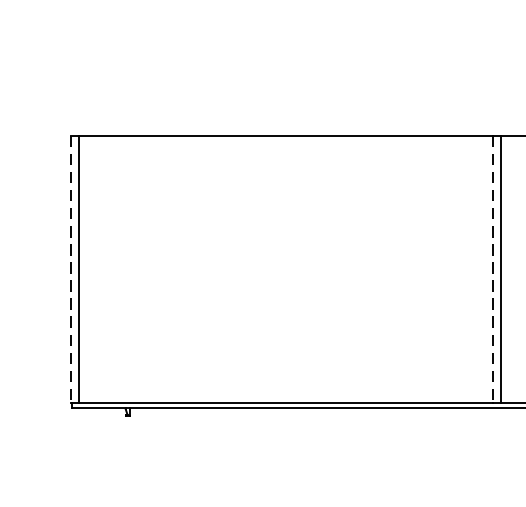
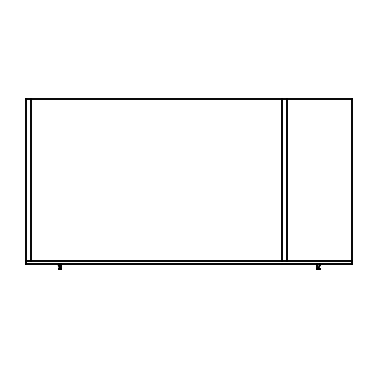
line: (71, 270) -> (25, 180), dashed -> solid
line: (493, 270) -> (282, 180), dashed -> solid

